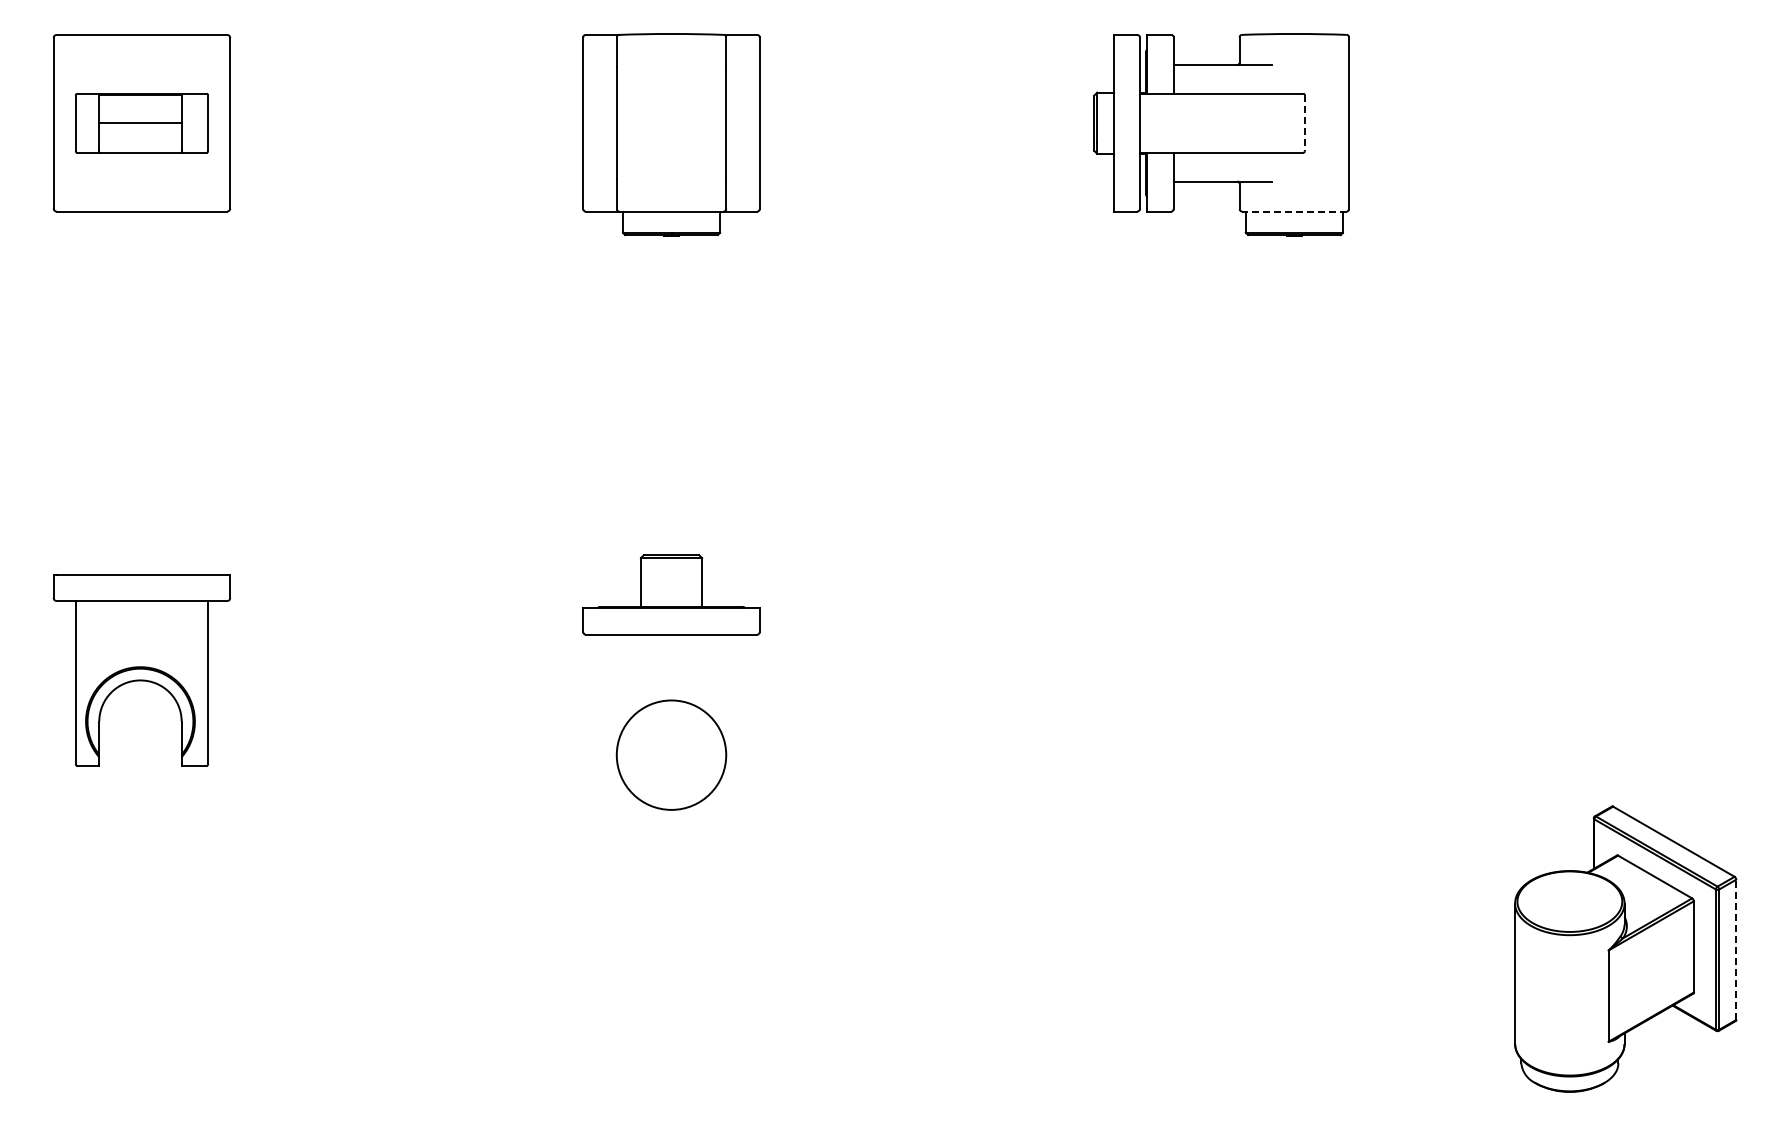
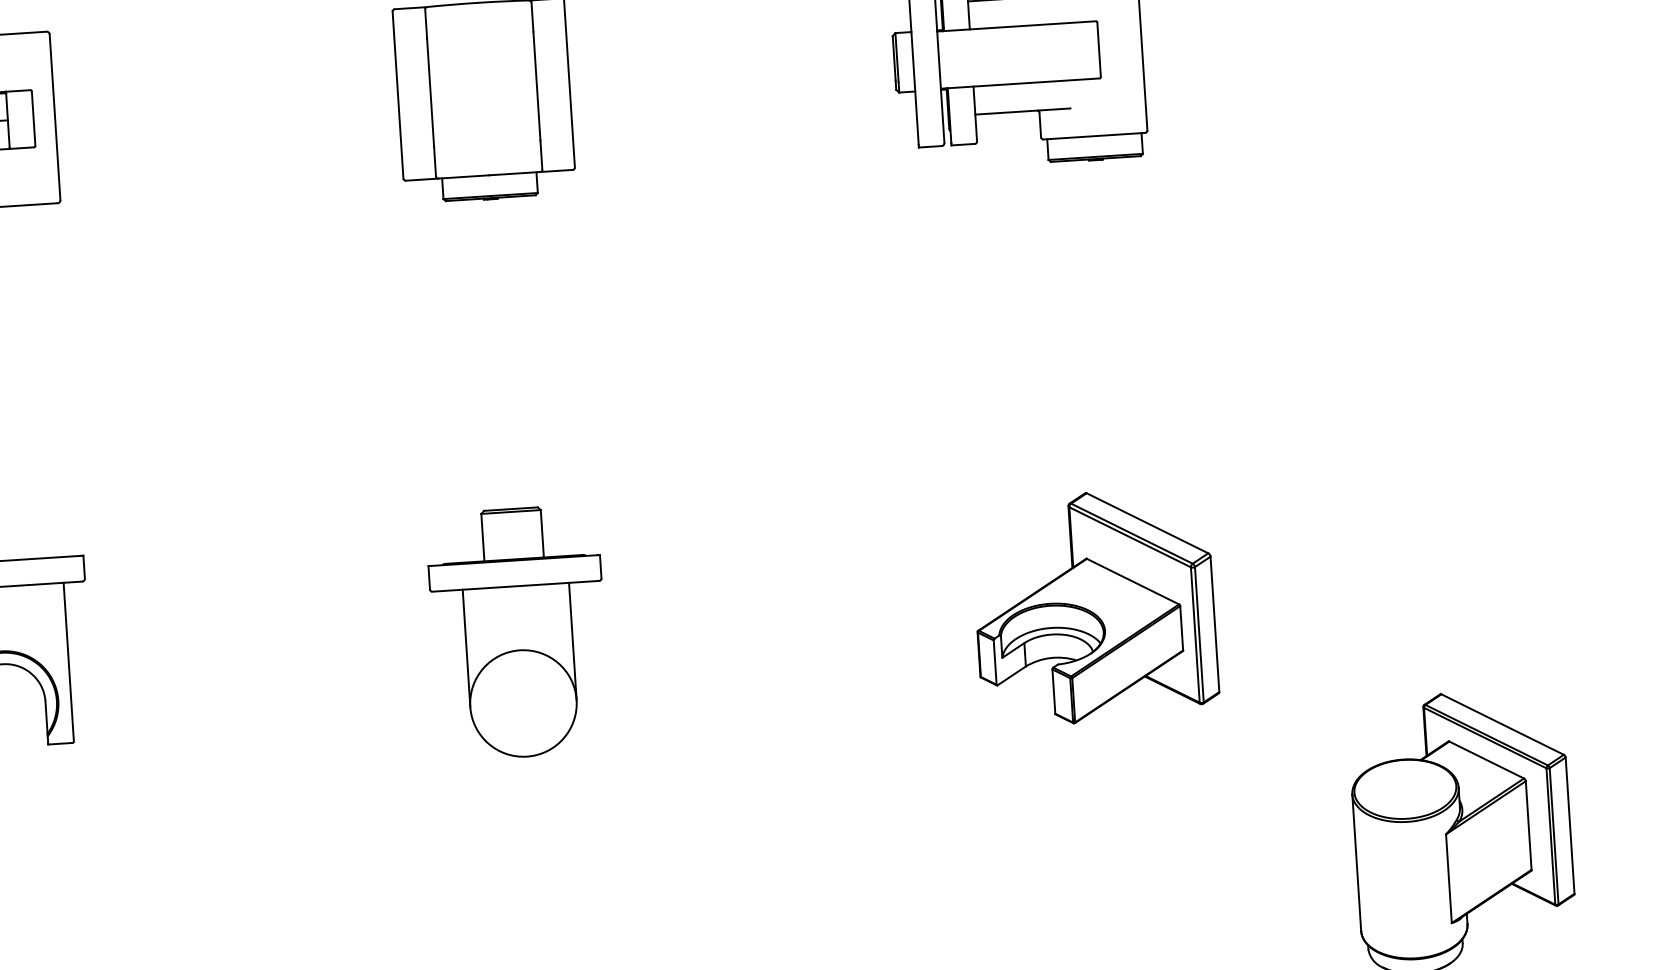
line: (1304, 123) -> (1098, 50), dashed -> solid
line: (1293, 211) -> (1093, 136), dashed -> solid
part: (1263, 693) -> (1094, 606), added
line: (616, 694) -> (466, 647), added
line: (726, 694) -> (573, 641), added
line: (1736, 949) -> (1570, 825), dashed -> solid

